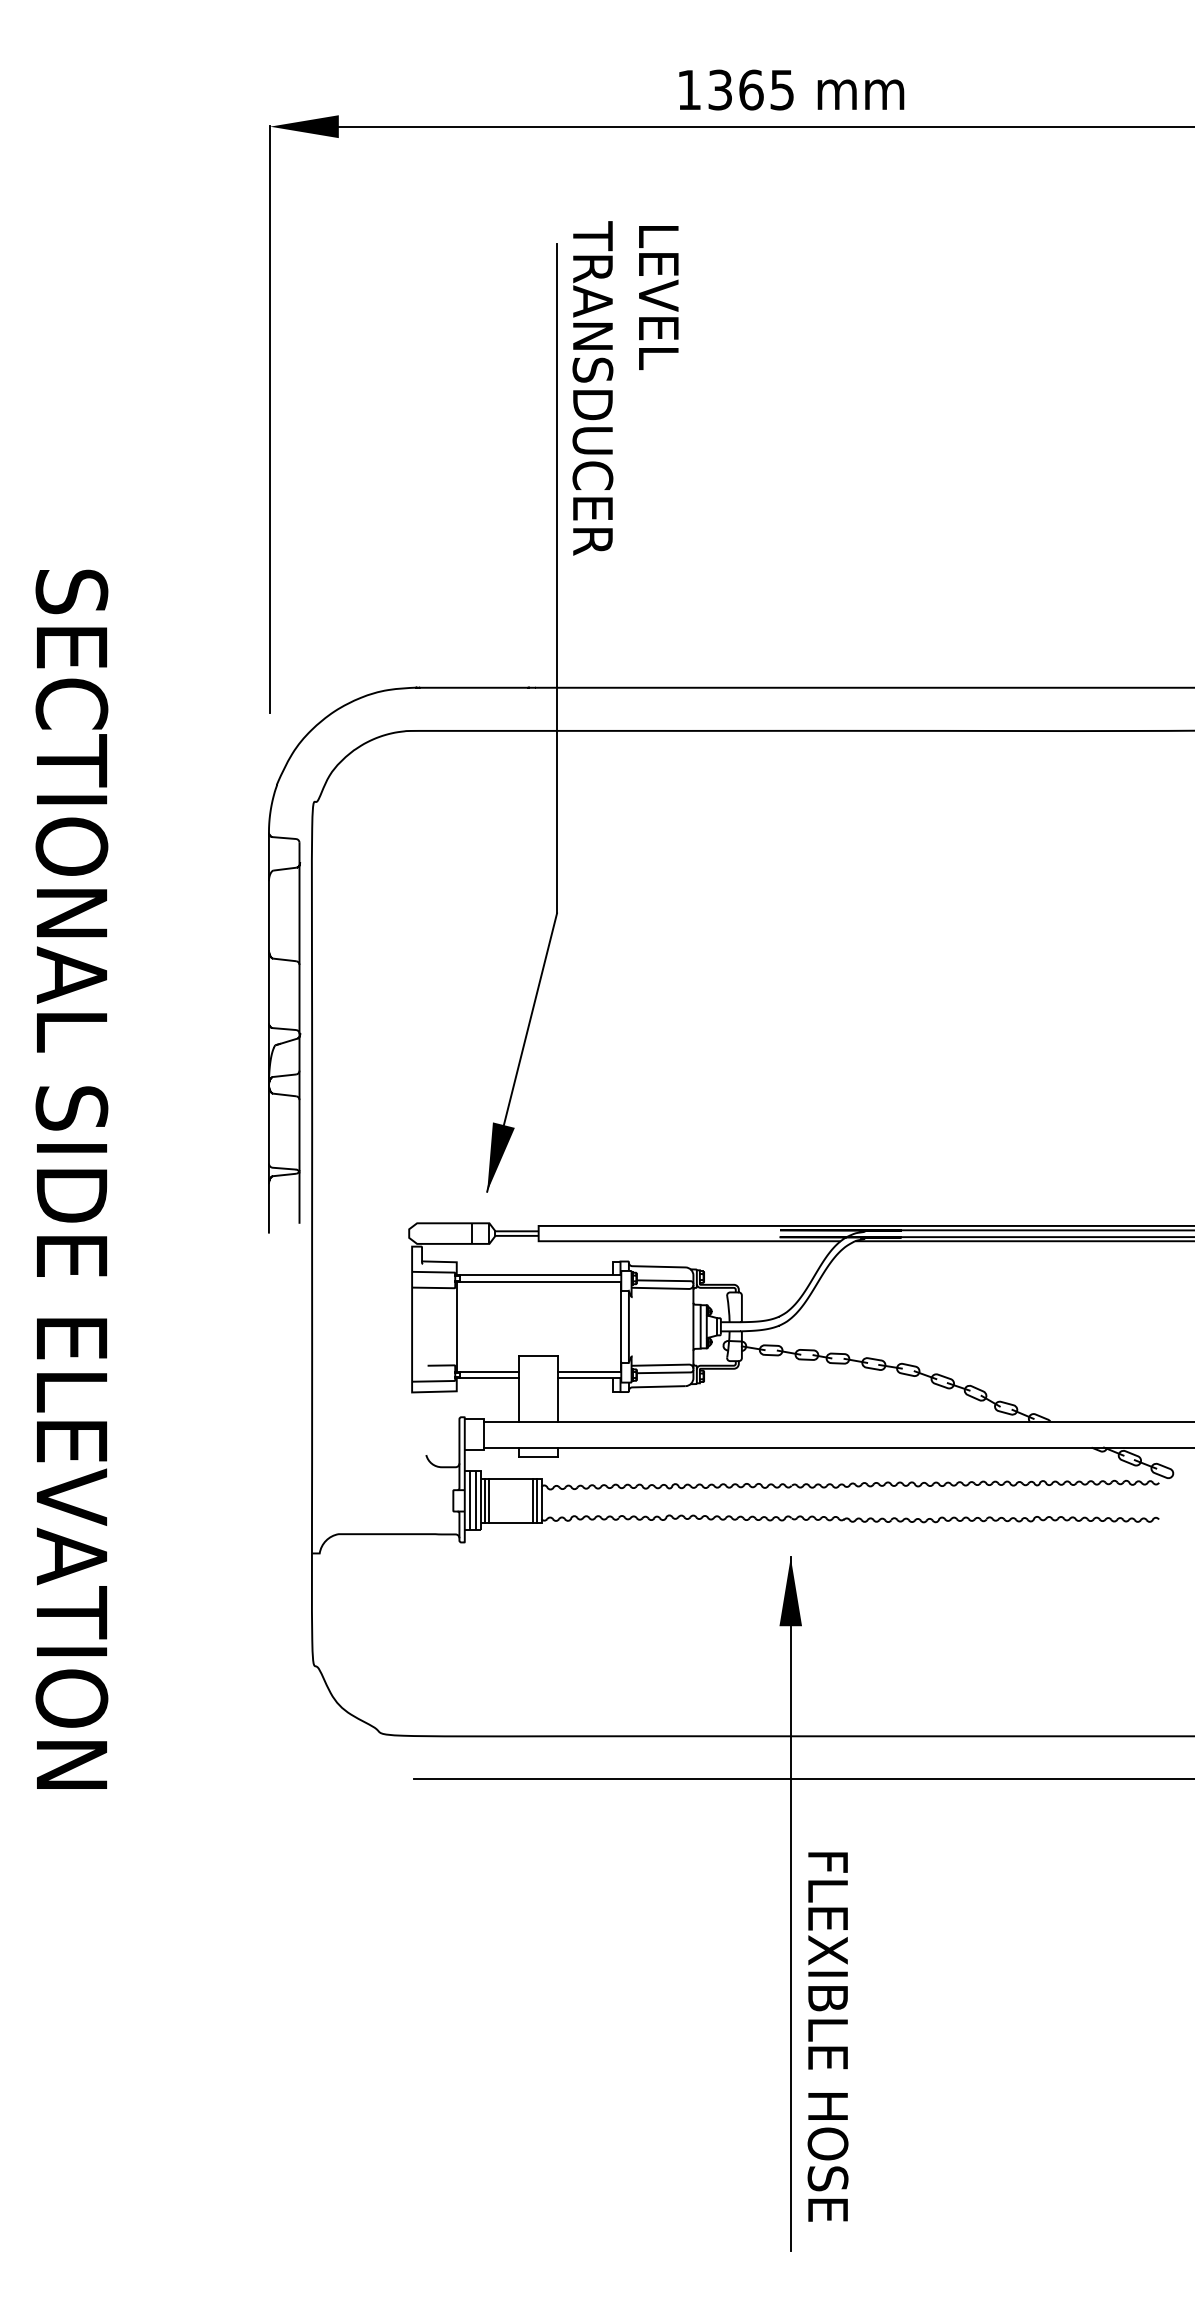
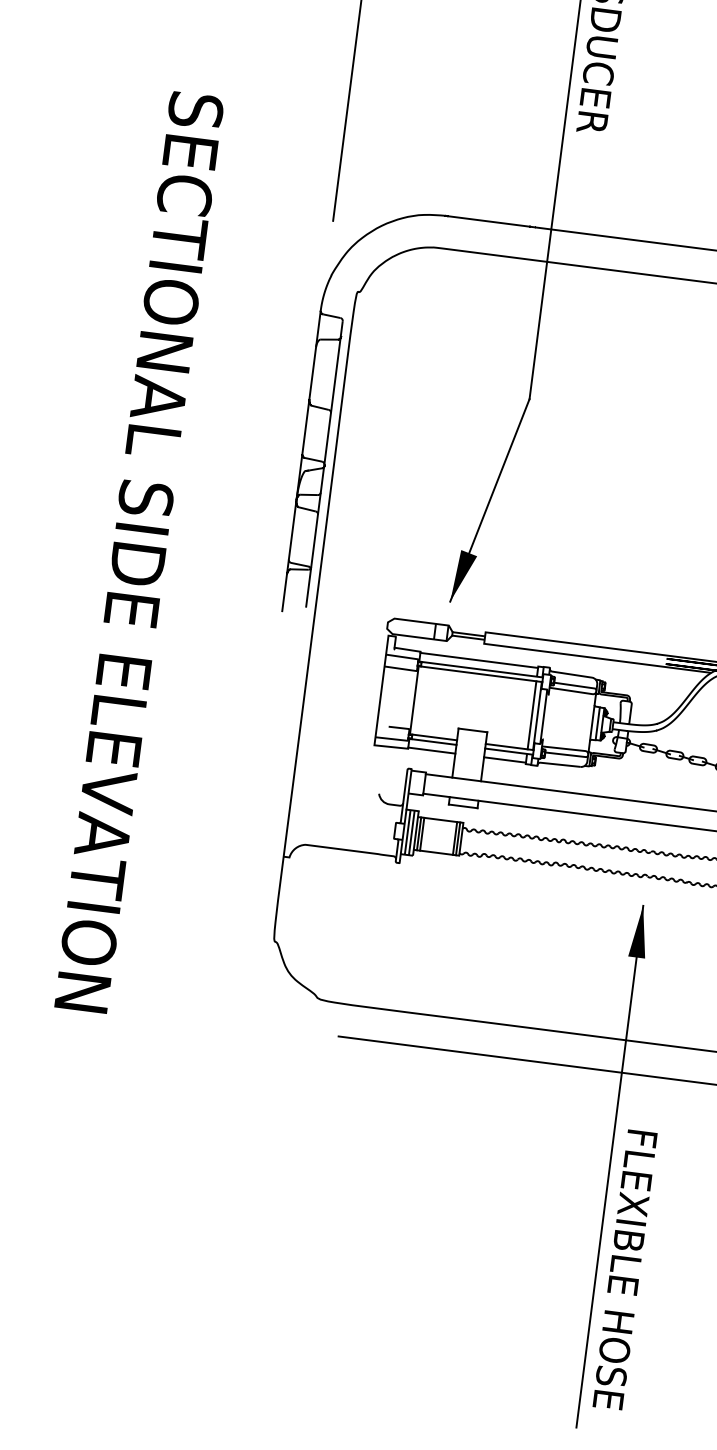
line: (534, 1263) -> (478, 660), added
line: (613, 1326) -> (532, 715), added
line: (487, 1389) -> (431, 750), added
line: (585, 1389) -> (505, 759), added

